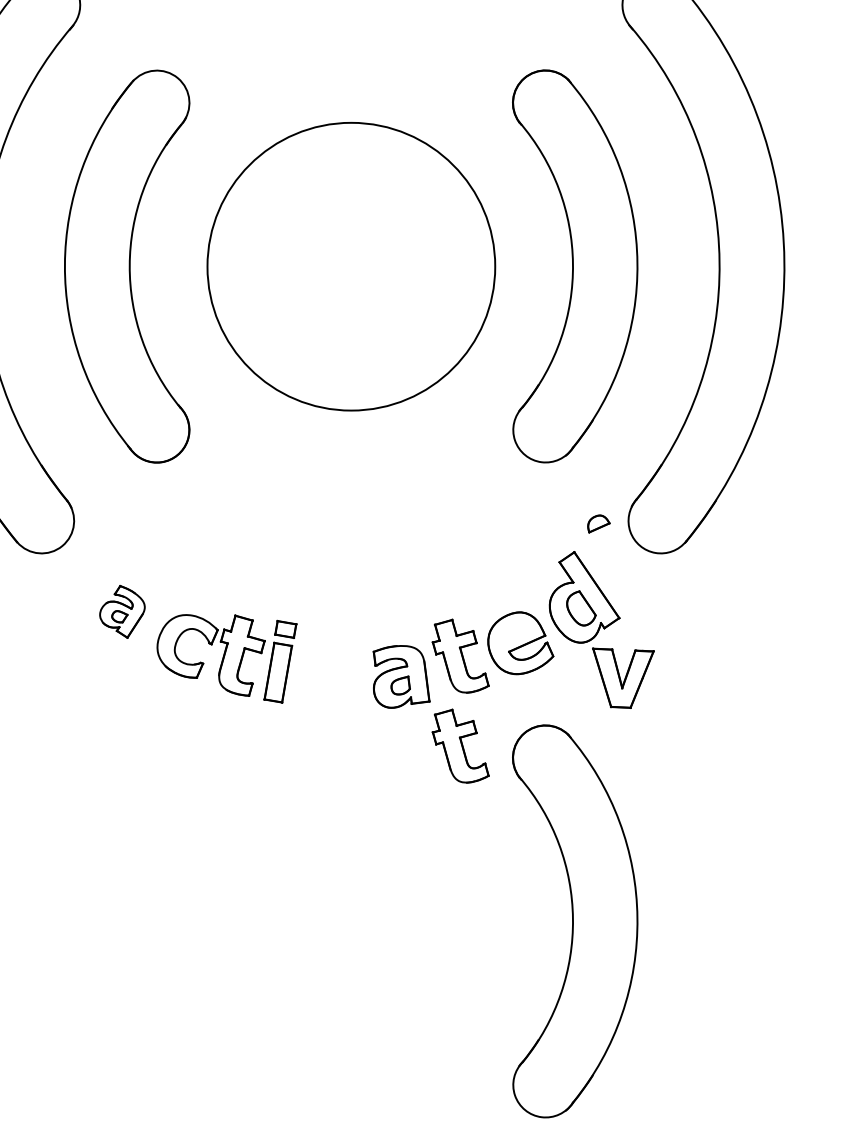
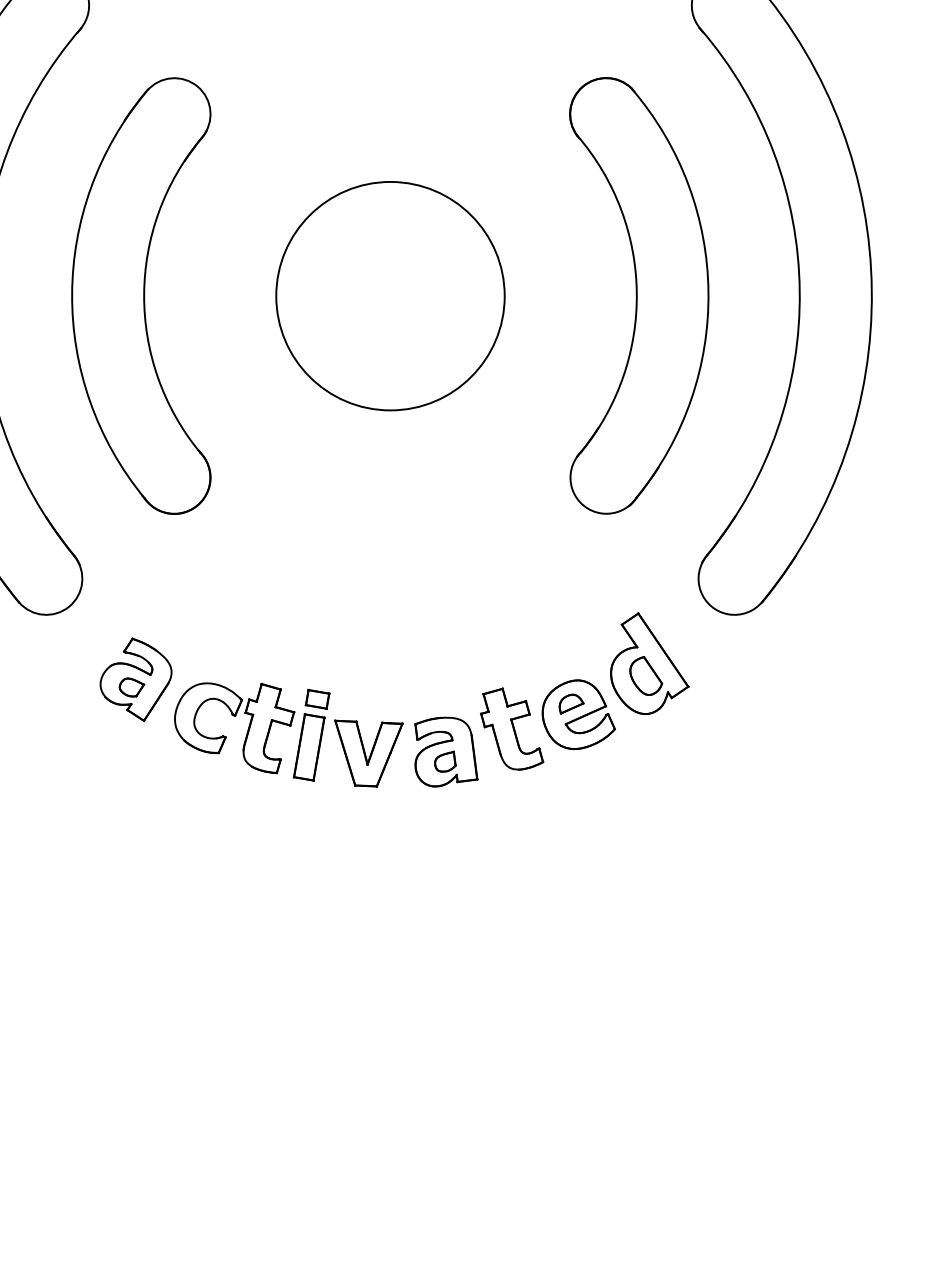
circle: (351, 266) -> (390, 295), size x0.71
part: (598, 523) -> (571, 703), moved
part: (121, 611) -> (135, 679), size x1.43
part: (623, 678) -> (368, 753), moved
part: (461, 745) -> (512, 828), removed
part: (575, 921) -> (639, 1023), removed

